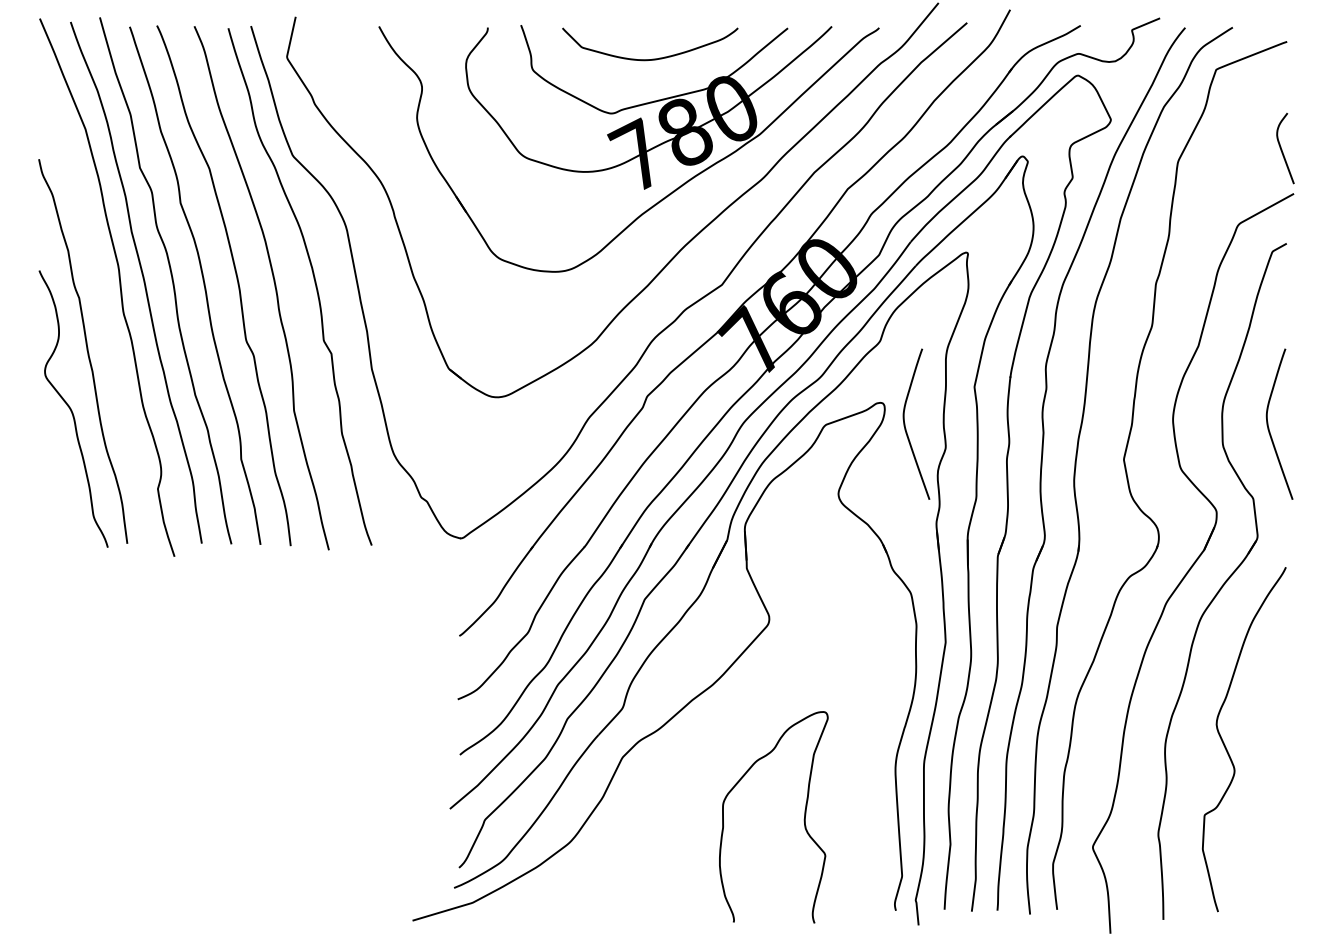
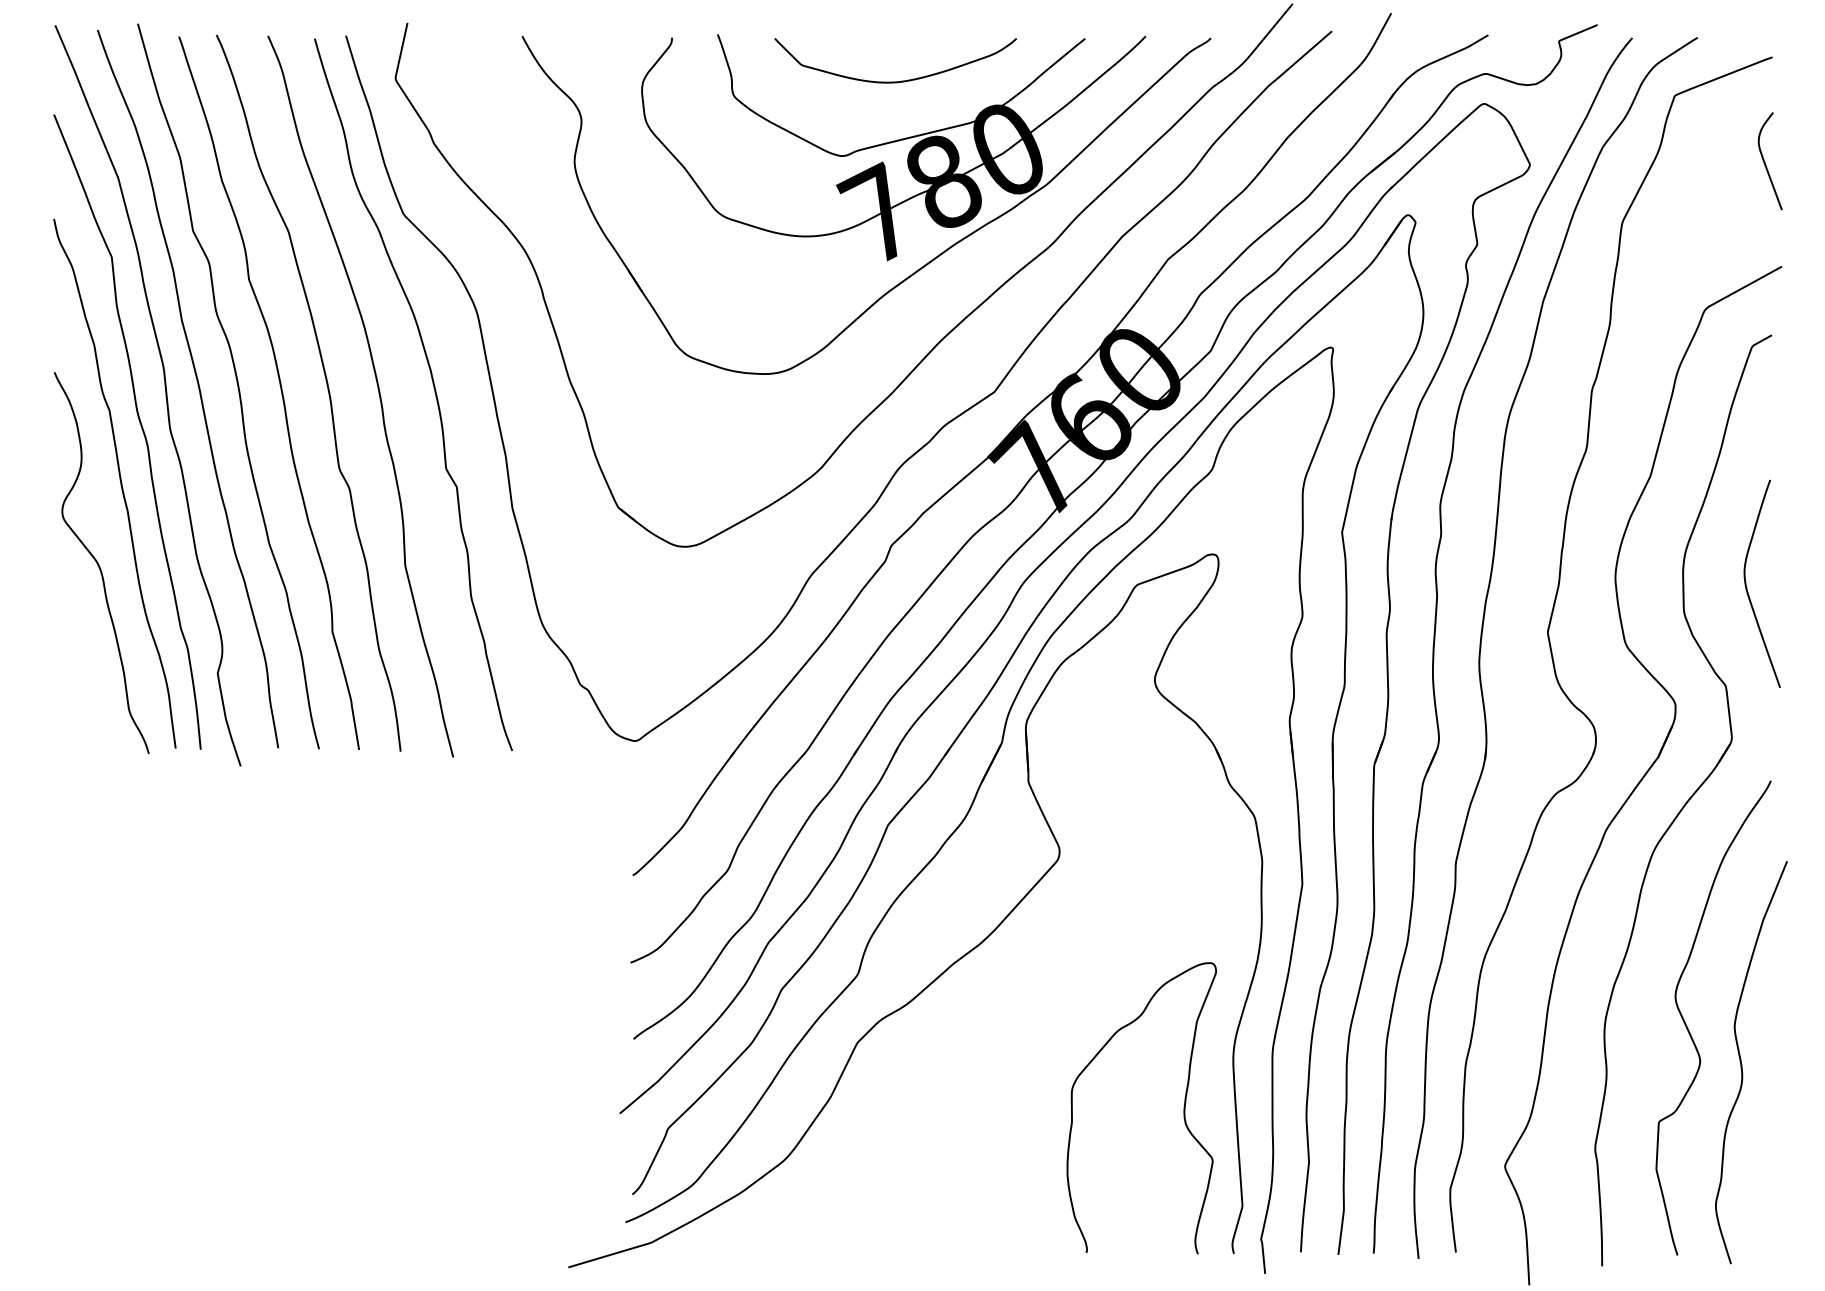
curve: (1282, 149) -> (1765, 162), moved
curve: (101, 309) -> (140, 426), added
curve: (905, 426) -> (1247, 587), removed
curve: (1265, 773) -> (1742, 1064), added
curve: (804, 817) -> (1183, 1108), moved

